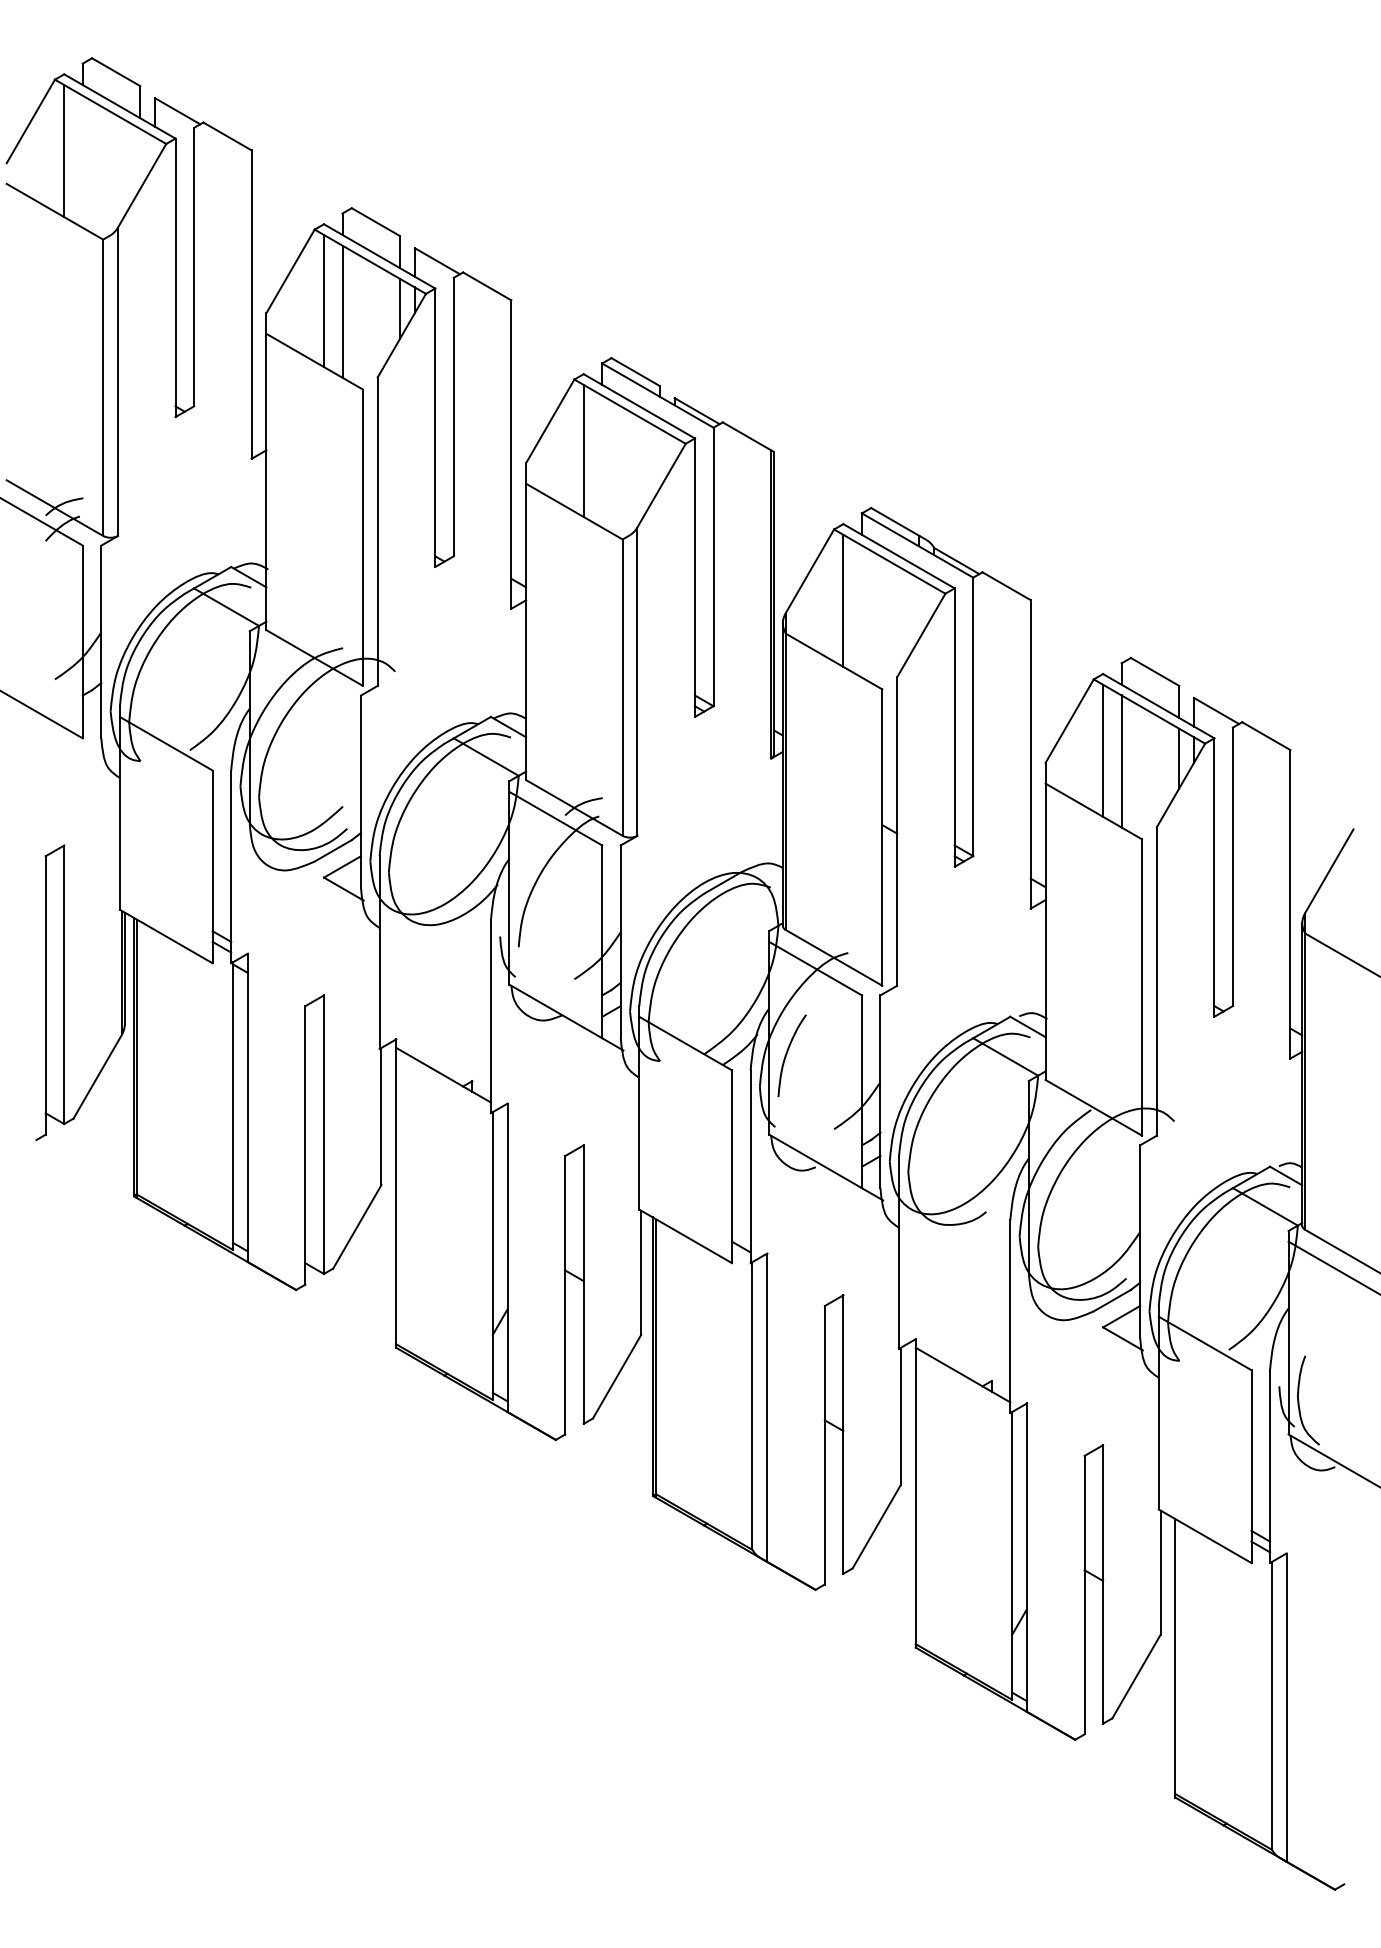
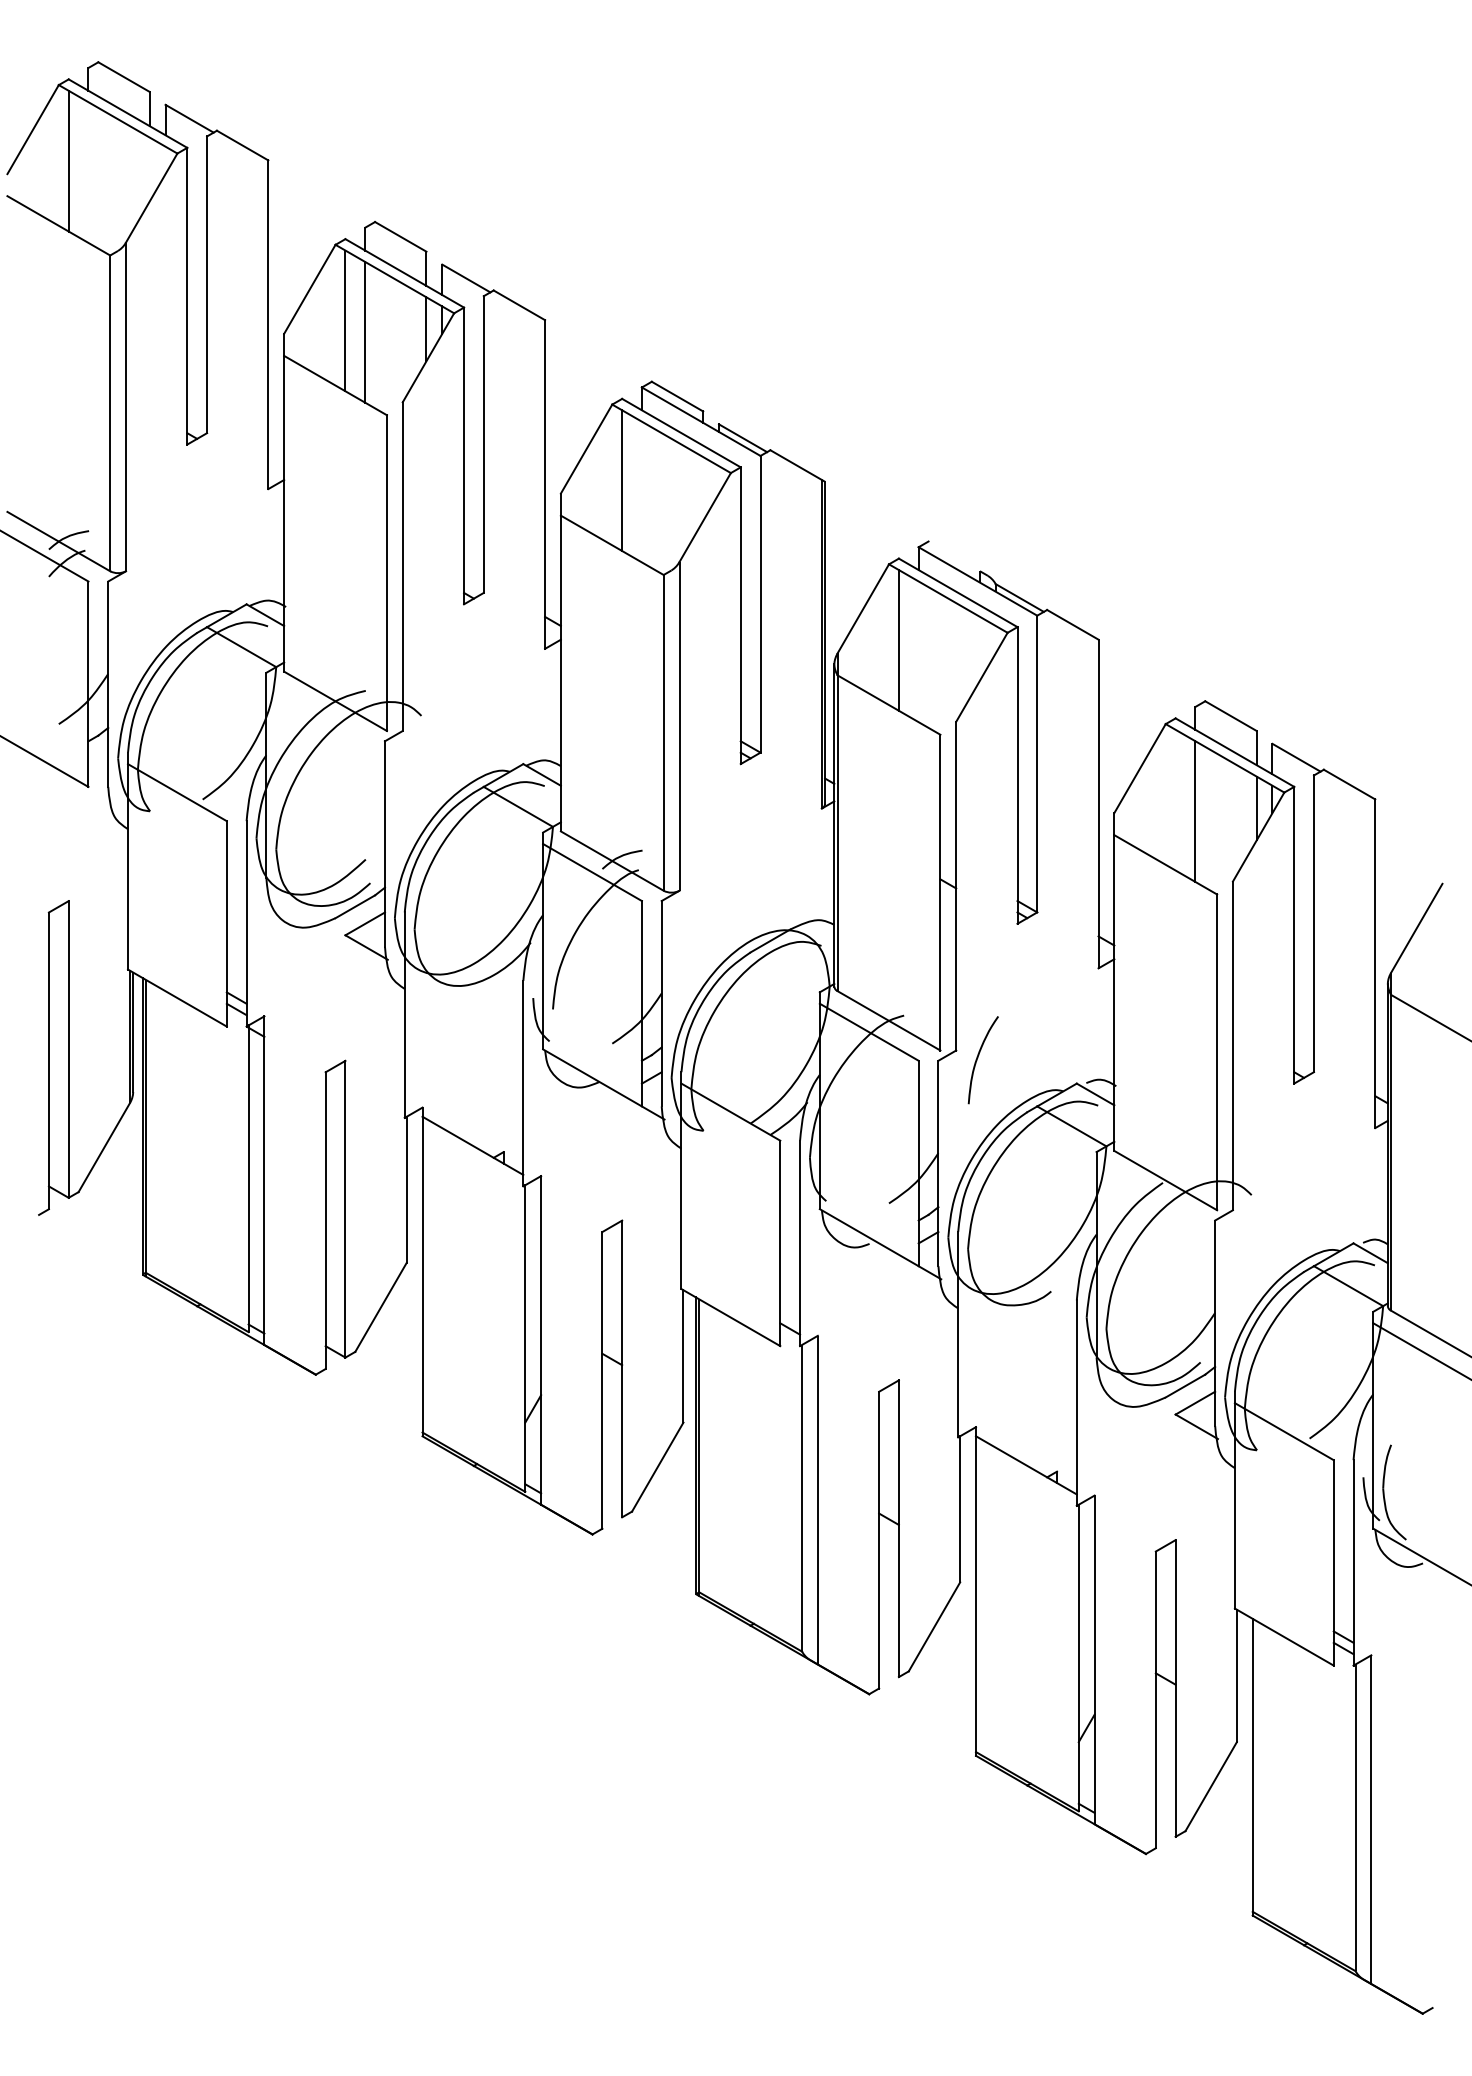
line: (894, 522) -> (953, 556), removed
line: (1102, 750) -> (1175, 799), removed
curve: (787, 1054) -> (978, 1058), moved

